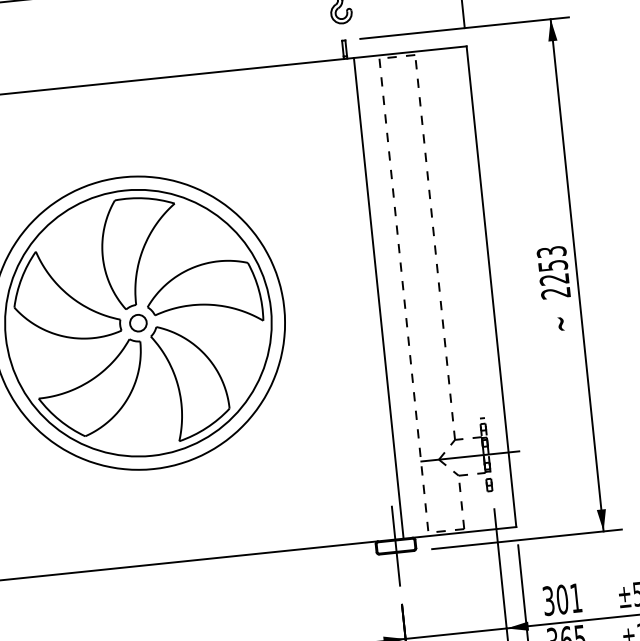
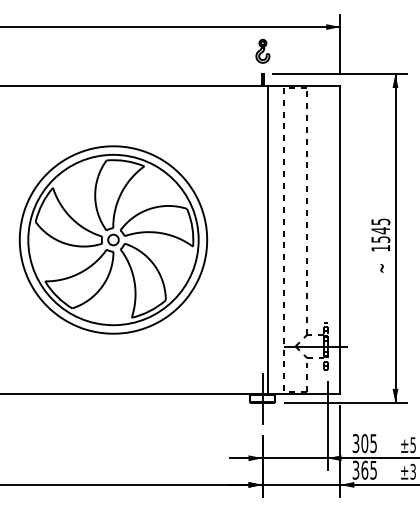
text: (553, 271) -> (380, 234), 2253 -> 1545
text: (575, 598) -> (373, 443), 301 -> 305

